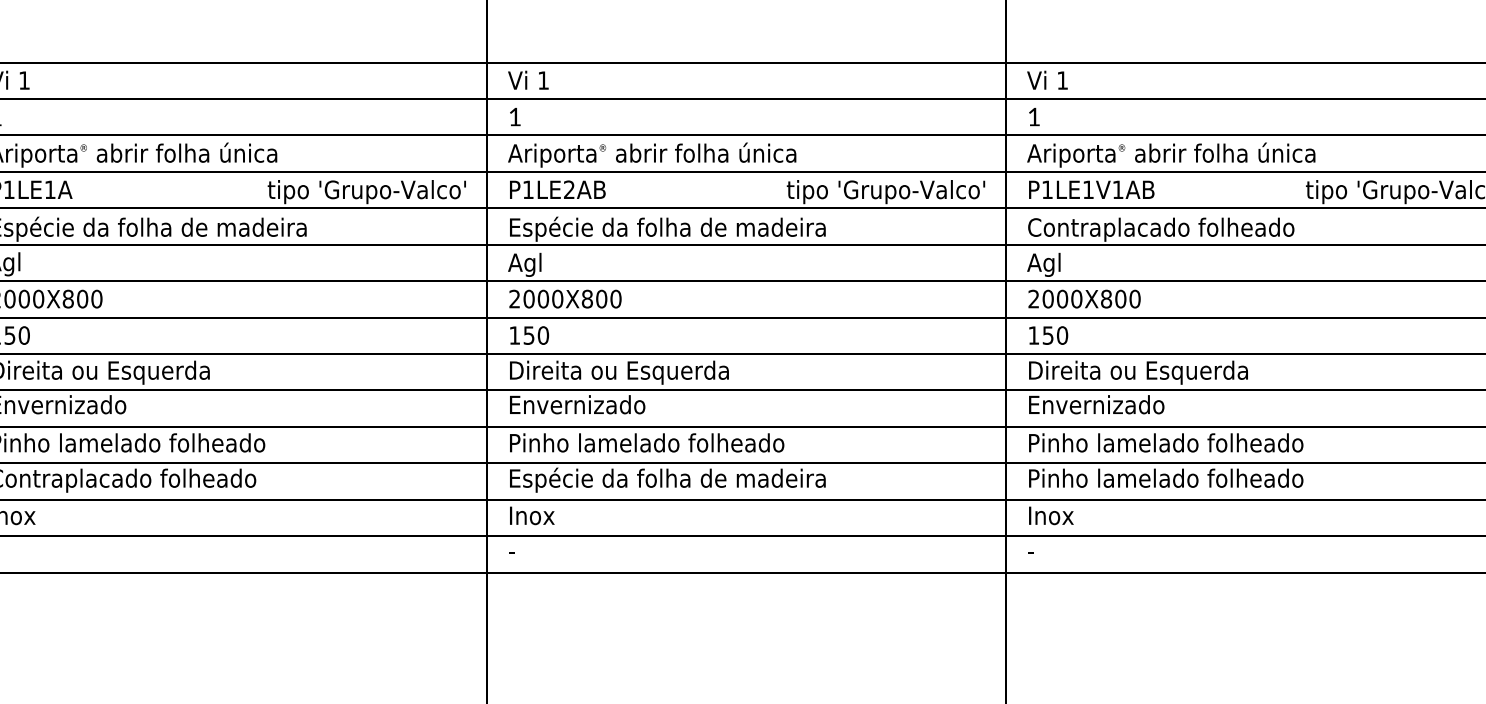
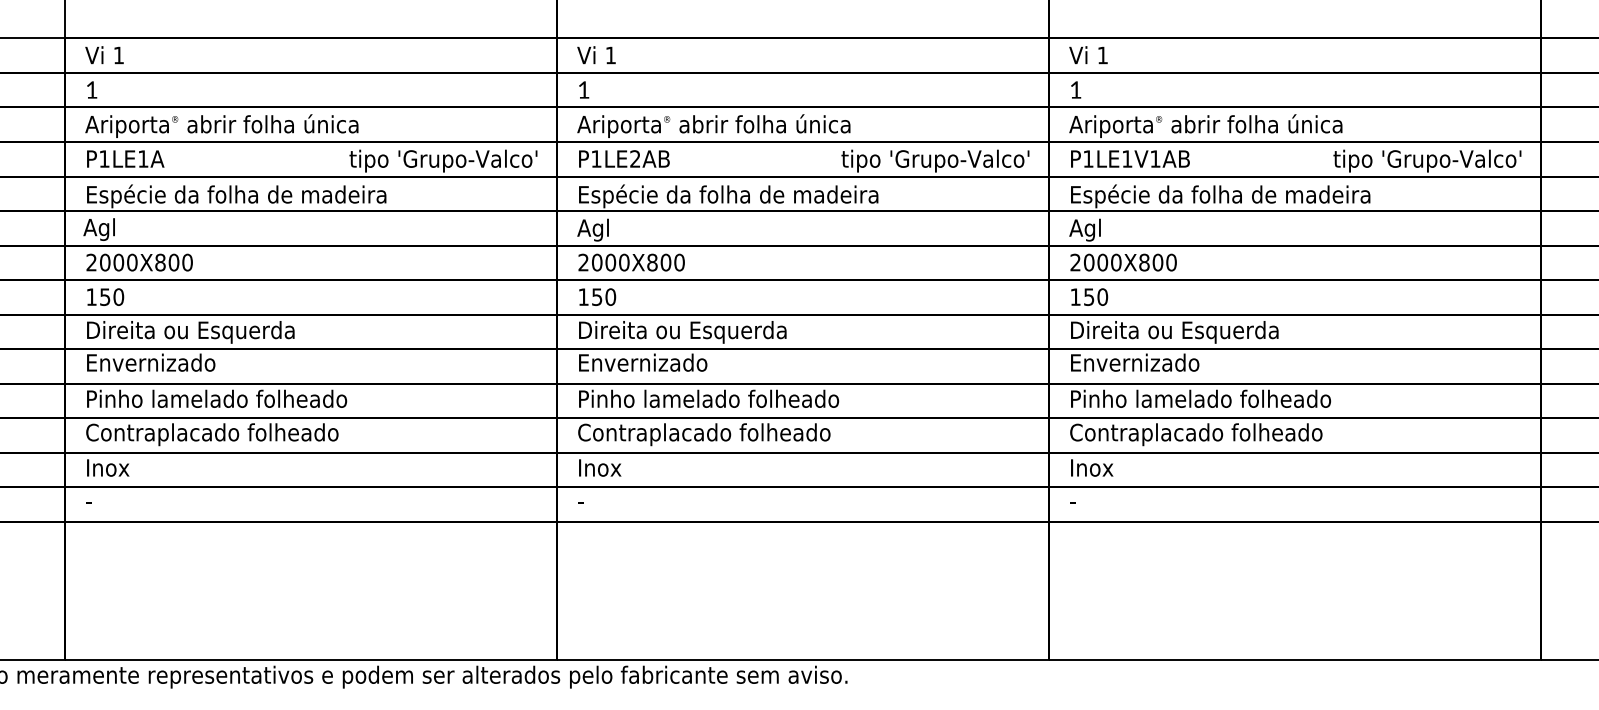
text: (1186, 229) -> (1220, 196), Contraplacado folheado -> Espécie da folha de madeira
text: (667, 480) -> (728, 434), Espécie da folha de madeira -> Contraplacado folheado
text: (1165, 480) -> (1200, 434), Pinho lamelado folheado -> Contraplacado folheado

